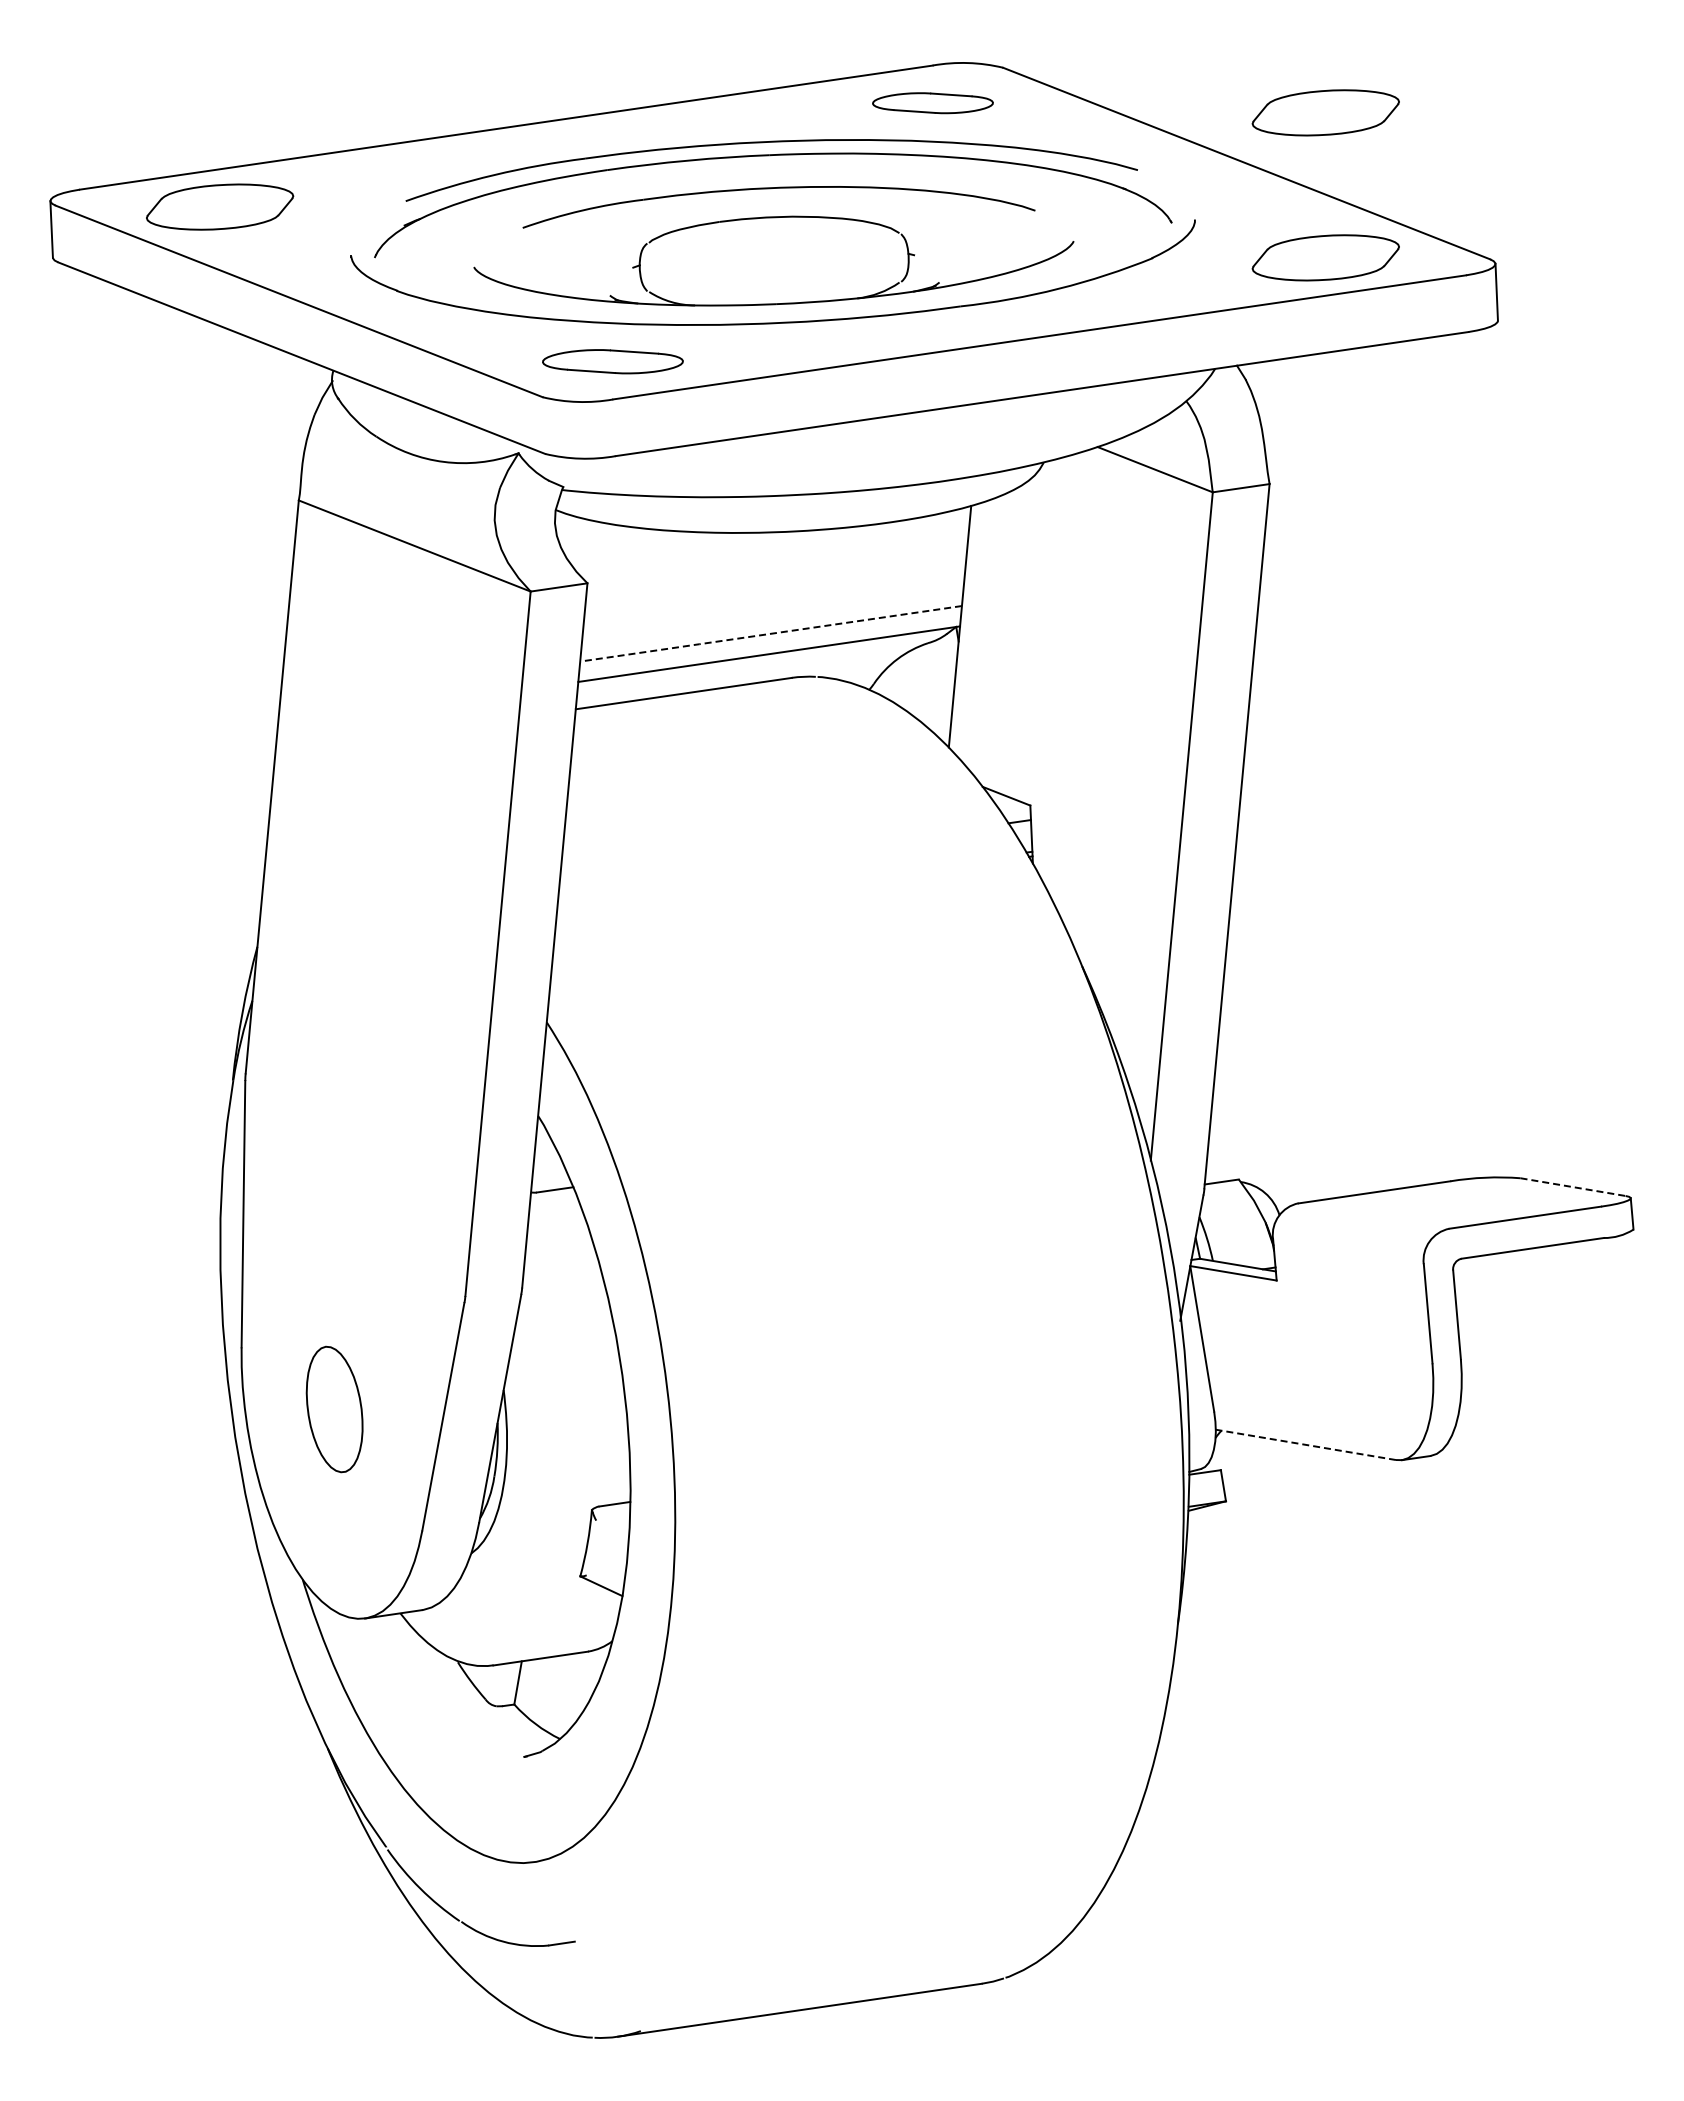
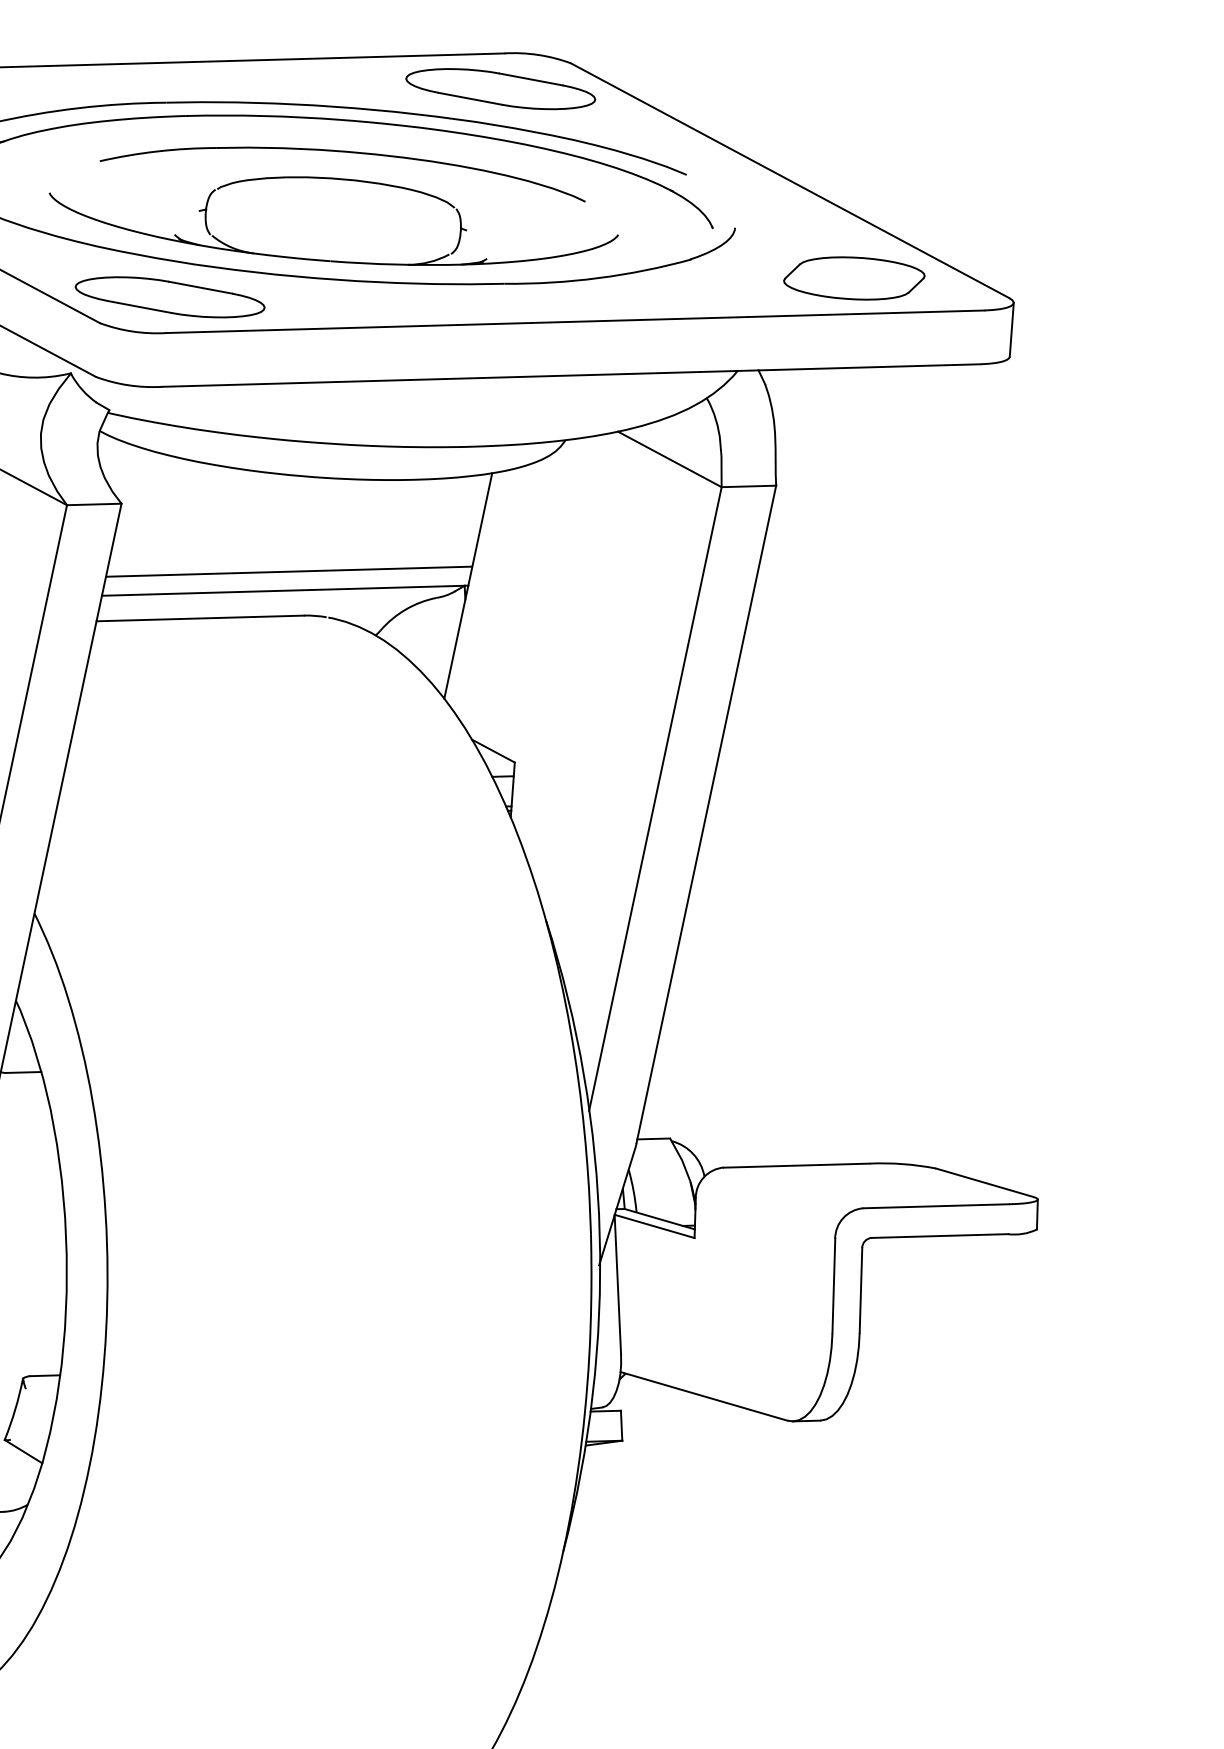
part: (932, 102) -> (500, 88), size x1.67
part: (1325, 112) -> (870, 141), removed
part: (612, 361) -> (169, 297), size x1.43
line: (770, 633) -> (288, 571), dashed -> solid
line: (1573, 1187) -> (984, 1183), dashed -> solid
line: (1305, 1444) -> (703, 1395), dashed -> solid

